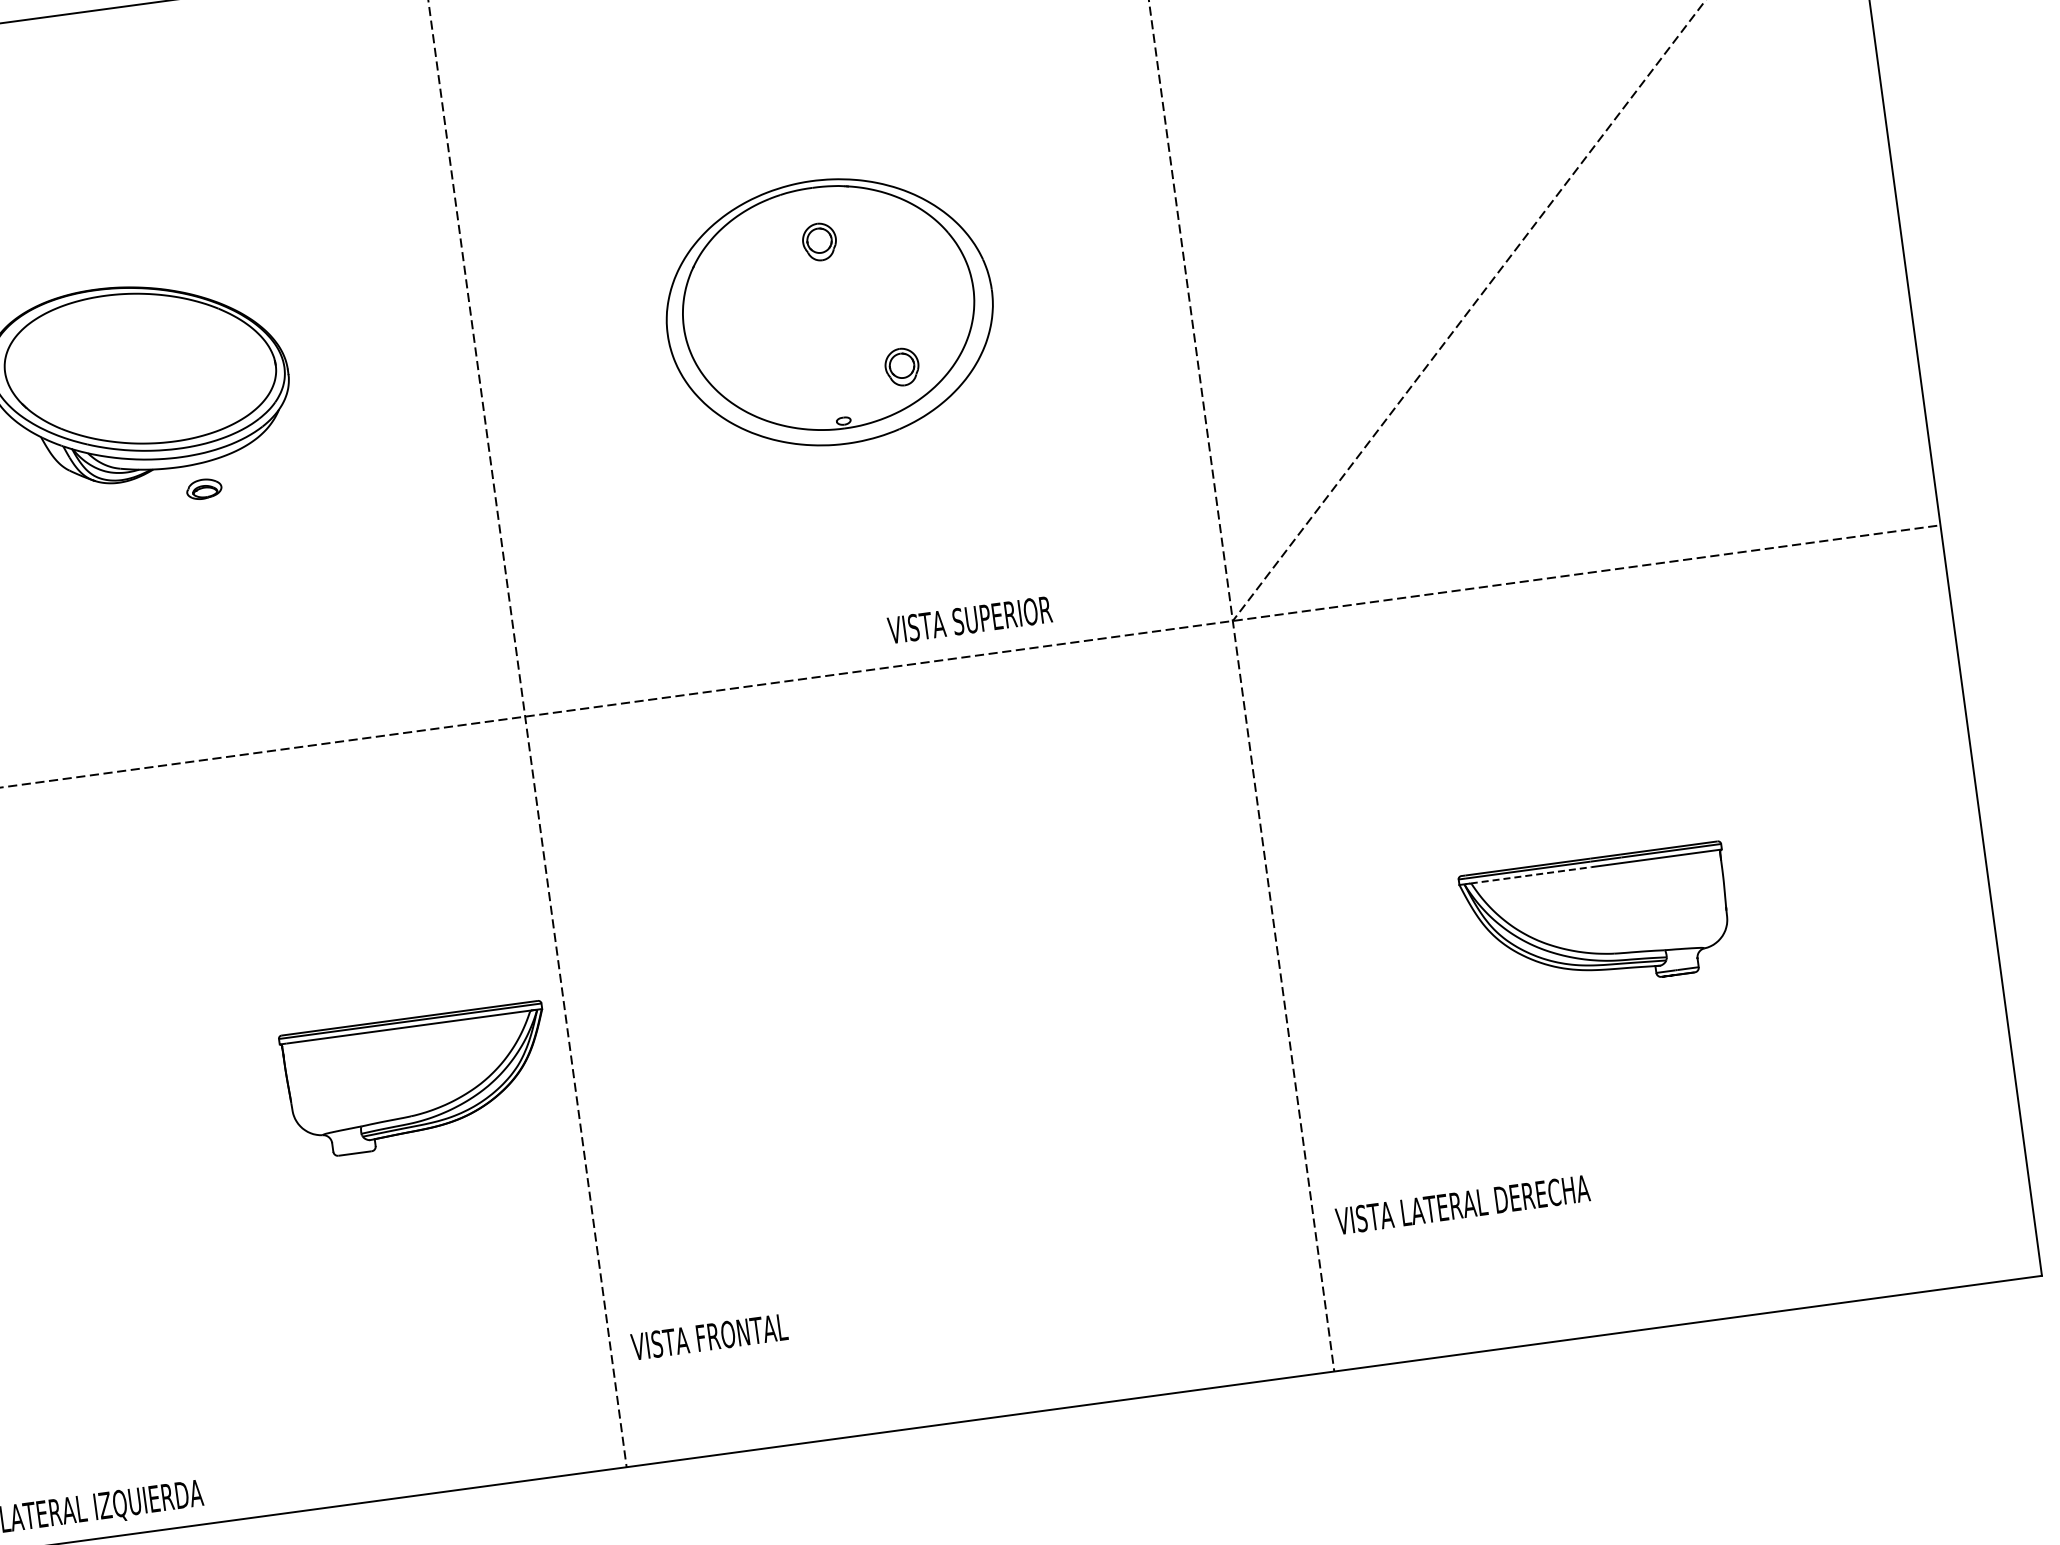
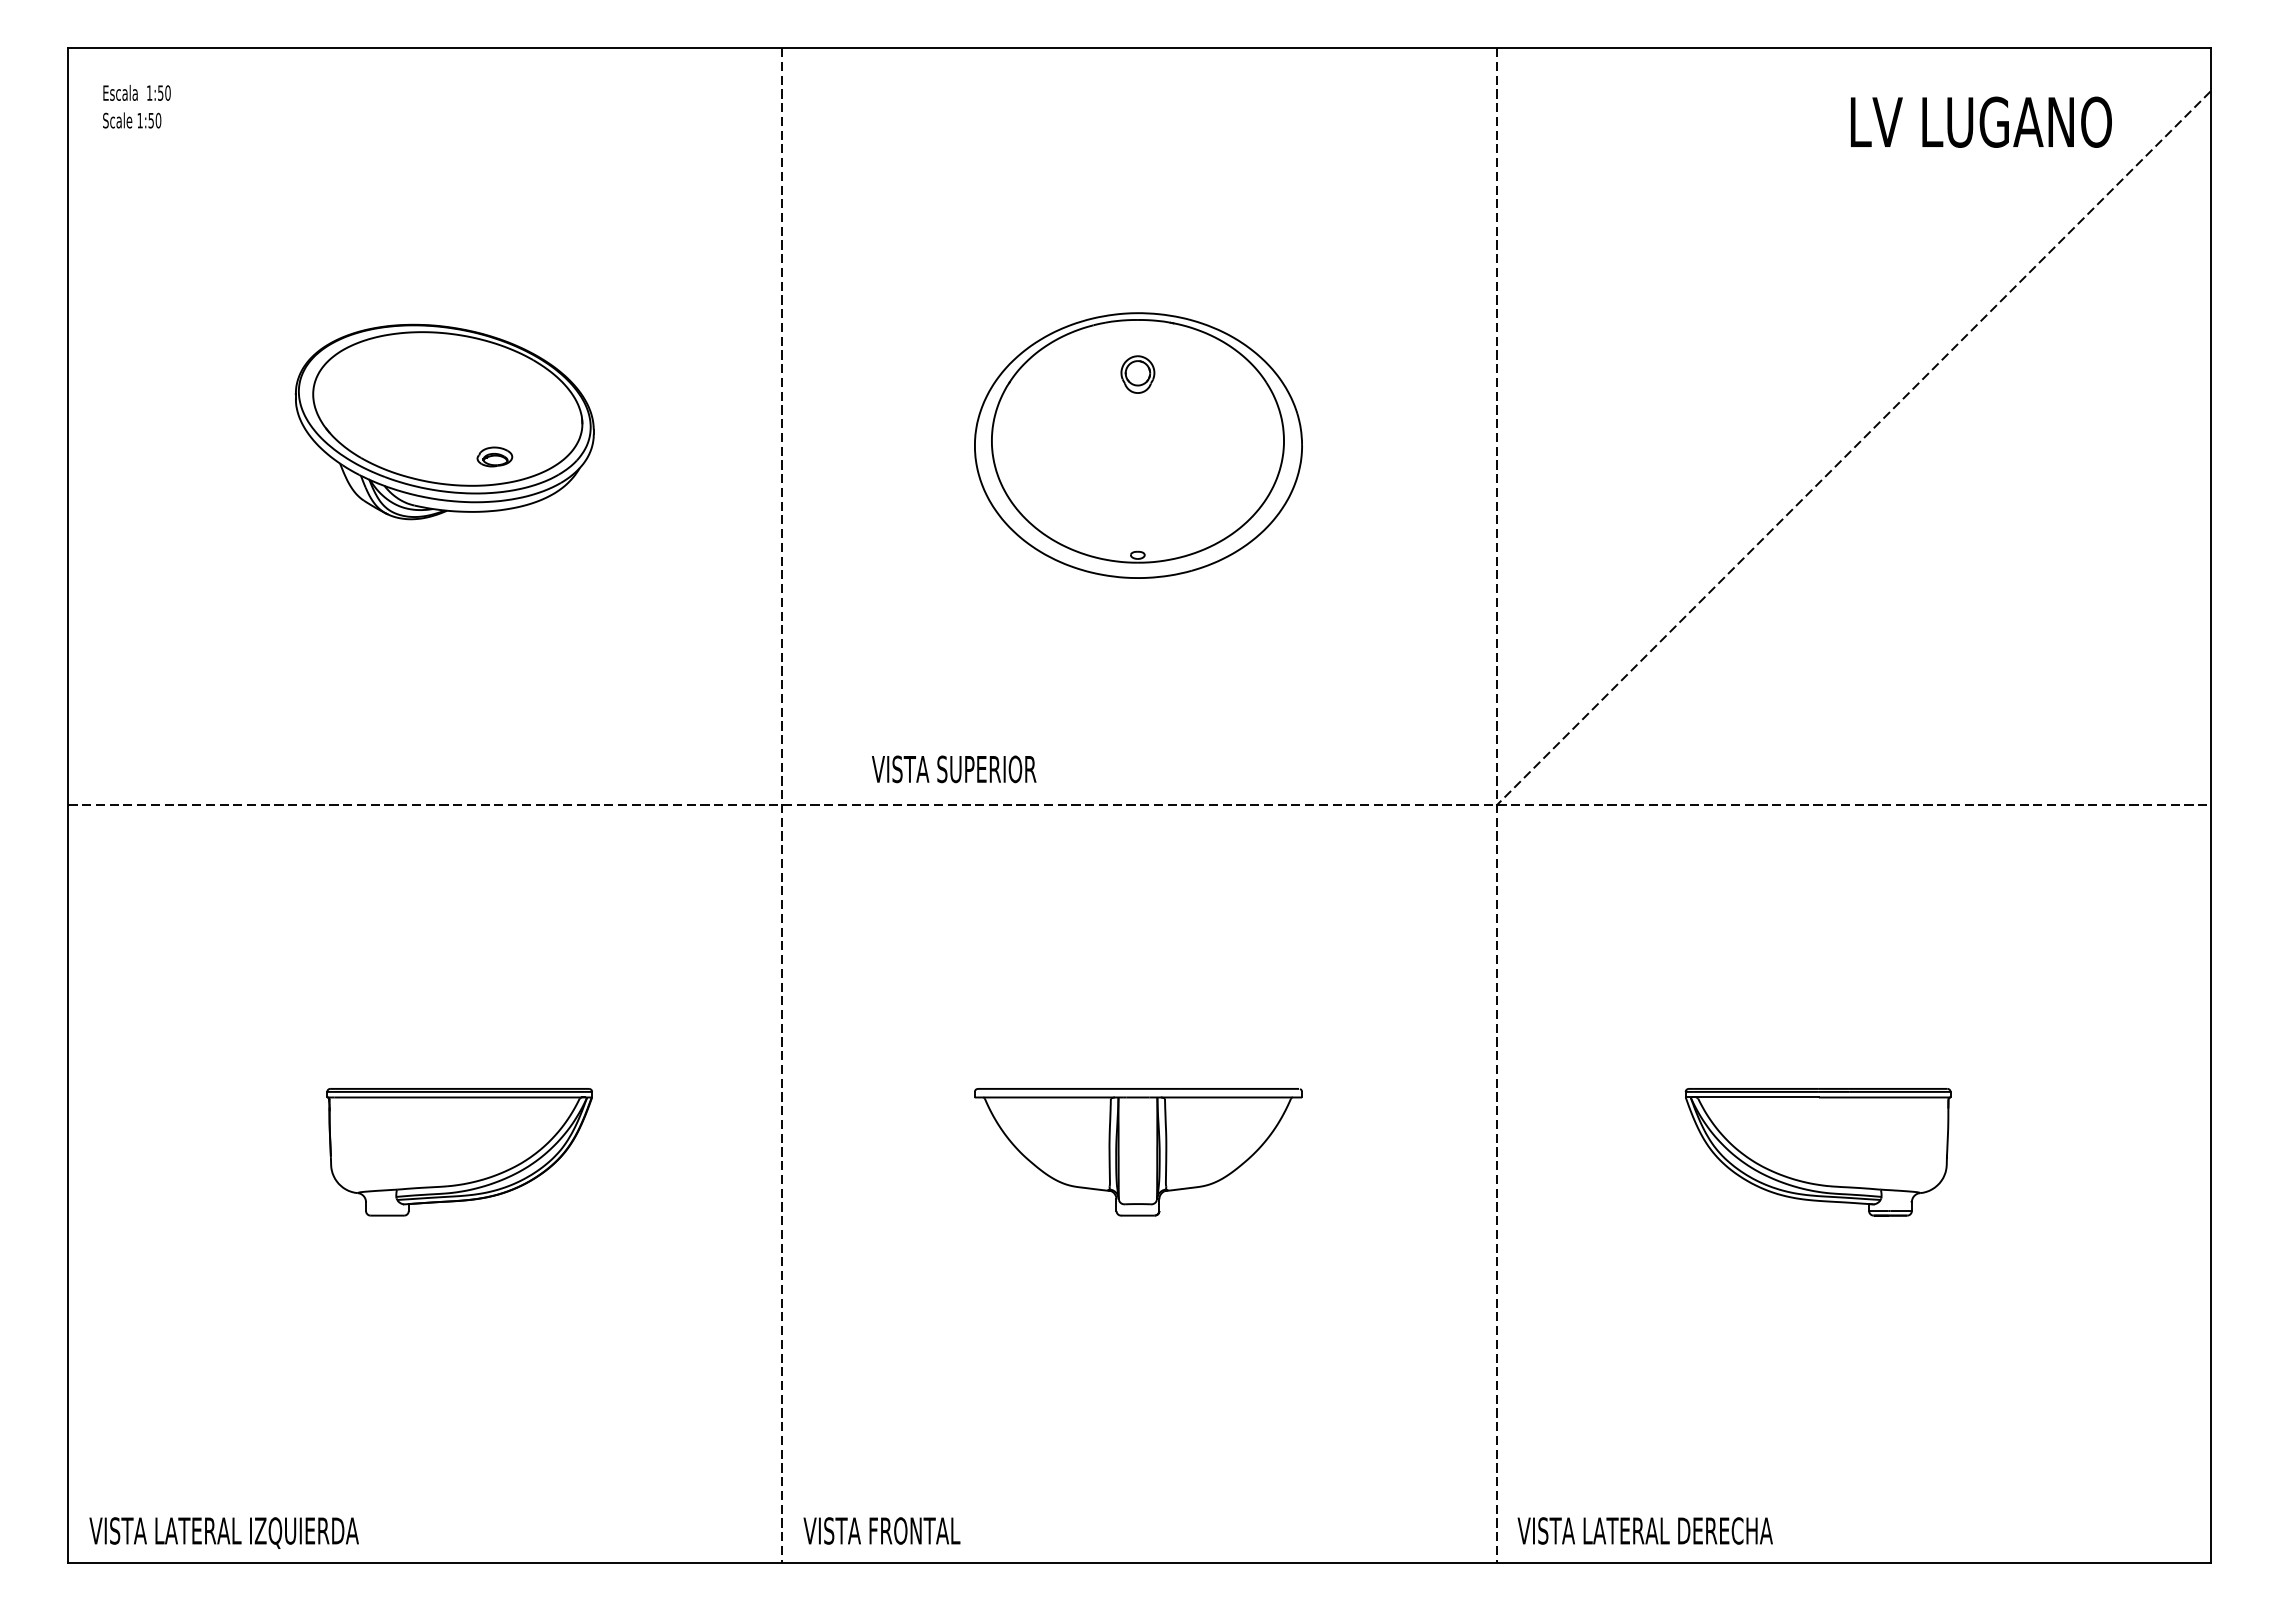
part: (901, 367) -> (1202, 509), removed
part: (203, 488) -> (494, 456), moved
text: (970, 620) -> (954, 769), moved
line: (1526, 875) -> (1753, 1097), dashed -> solid
part: (924, 1012) -> (1138, 1152), added
part: (418, 1081) -> (459, 1152), moved
text: (1462, 1204) -> (1644, 1530), moved
text: (708, 1336) -> (881, 1530), moved

